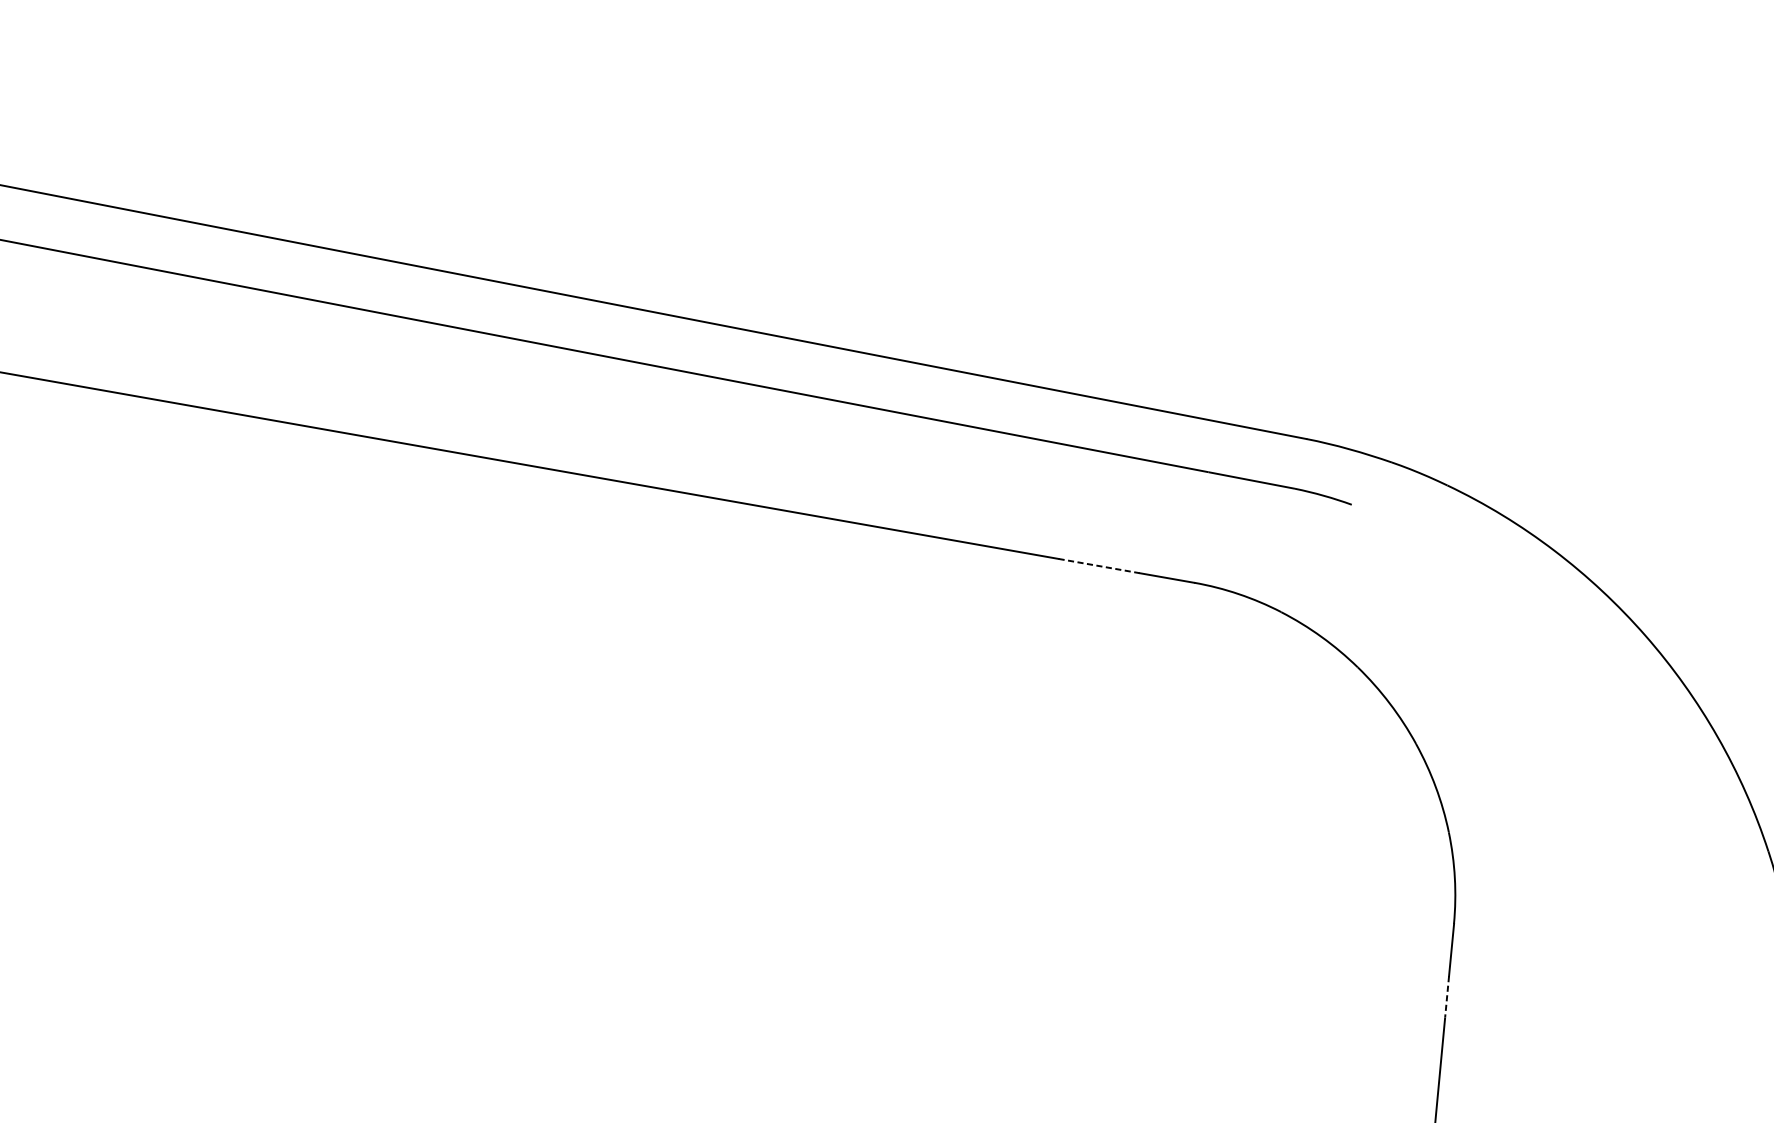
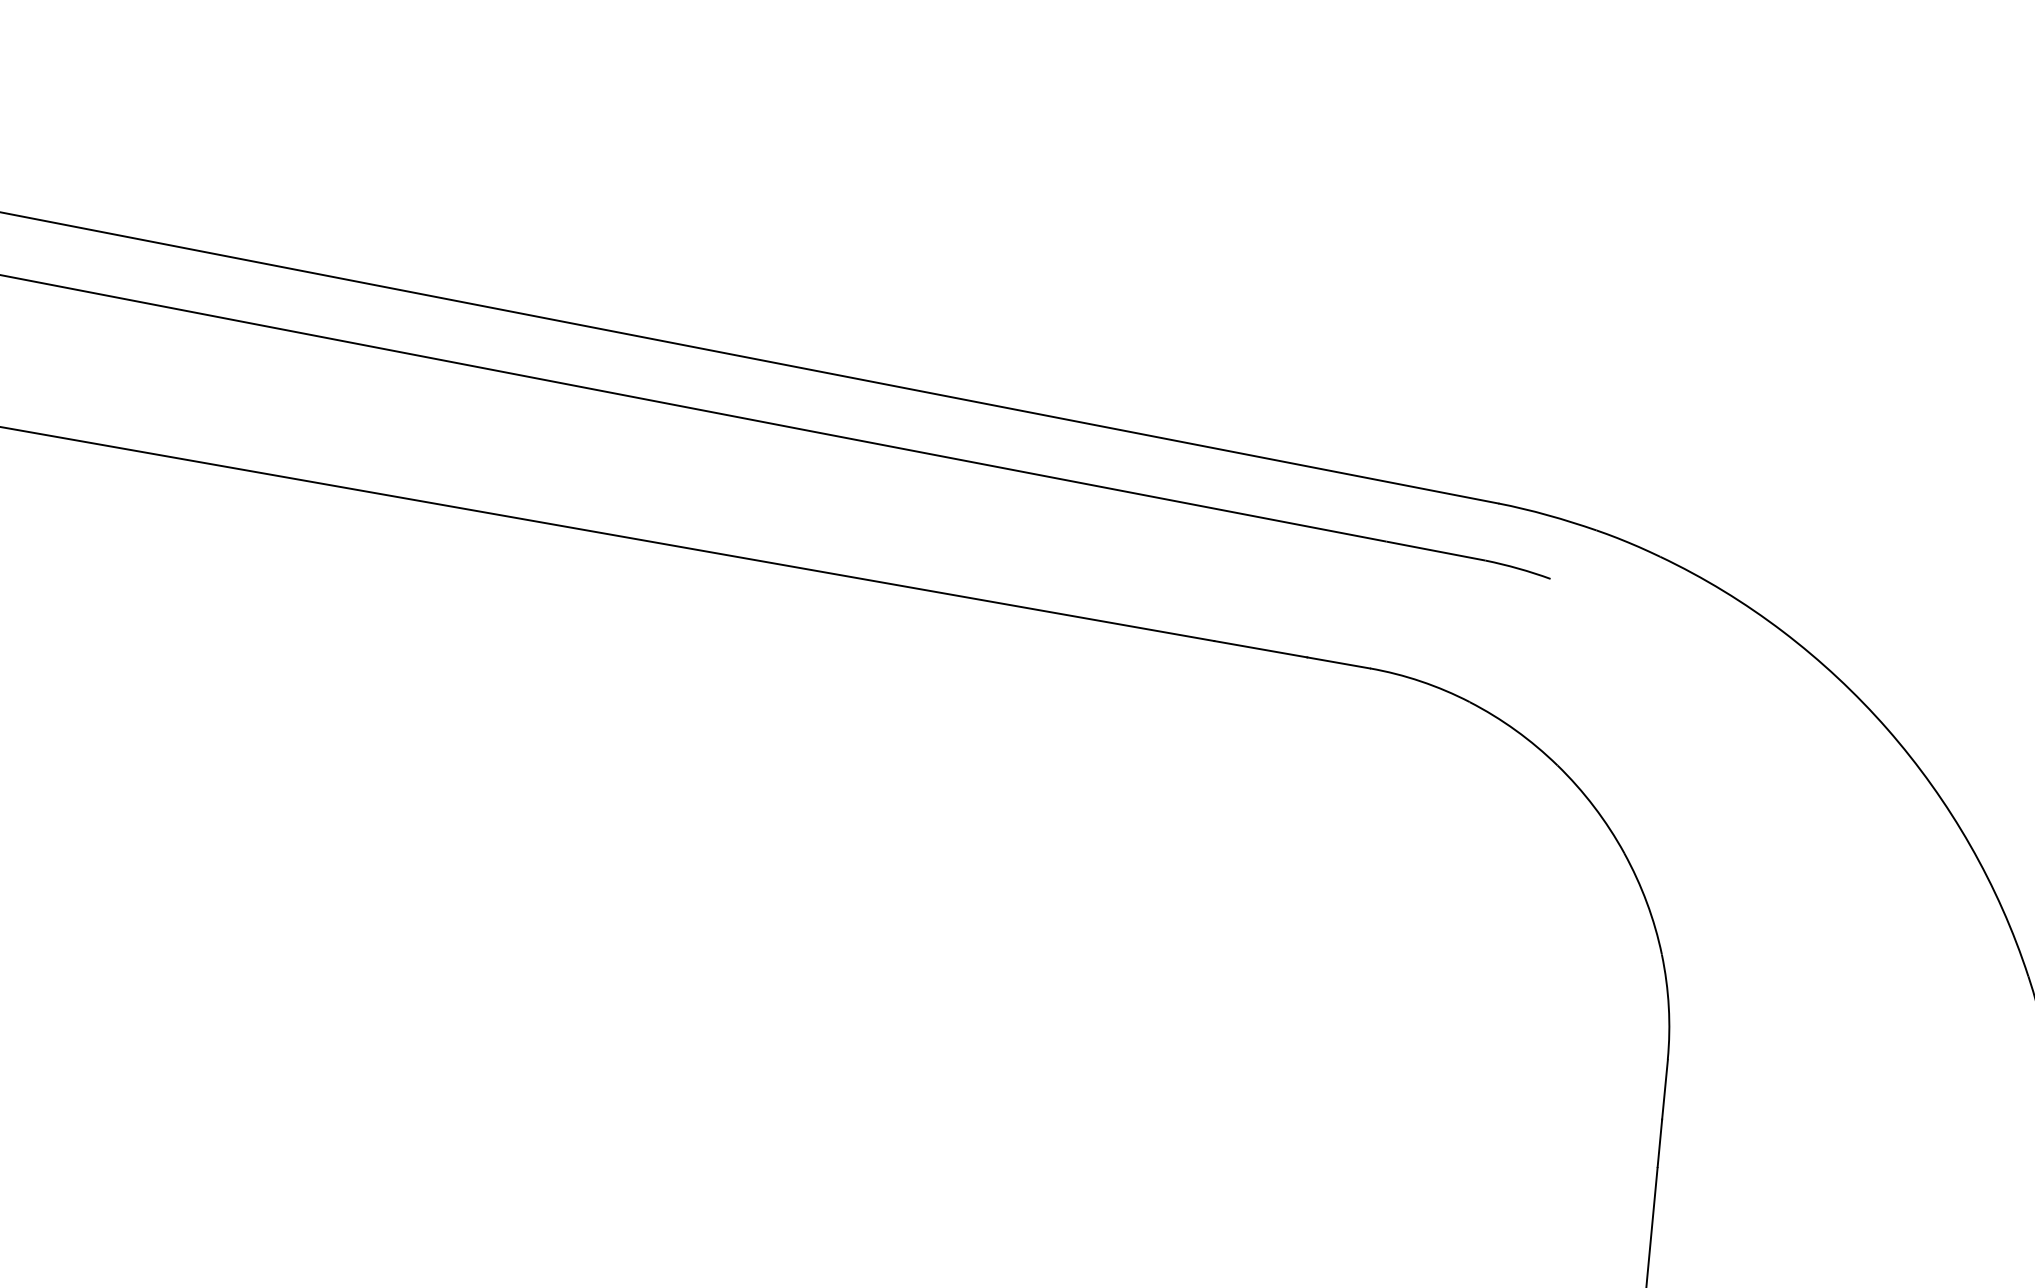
line: (1099, 566) -> (1261, 649), dashed -> solid
line: (1446, 997) -> (1659, 1143), dashed -> solid

